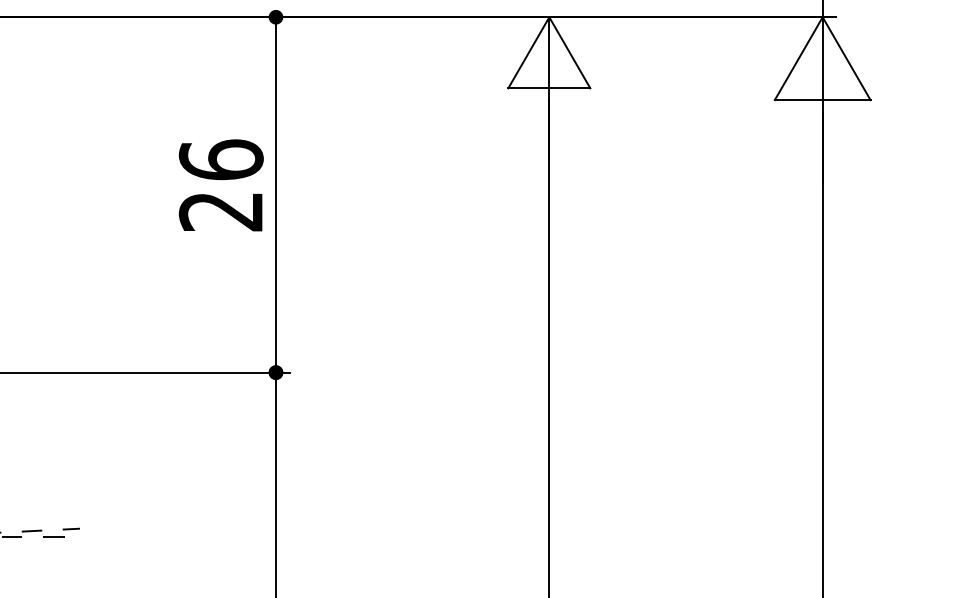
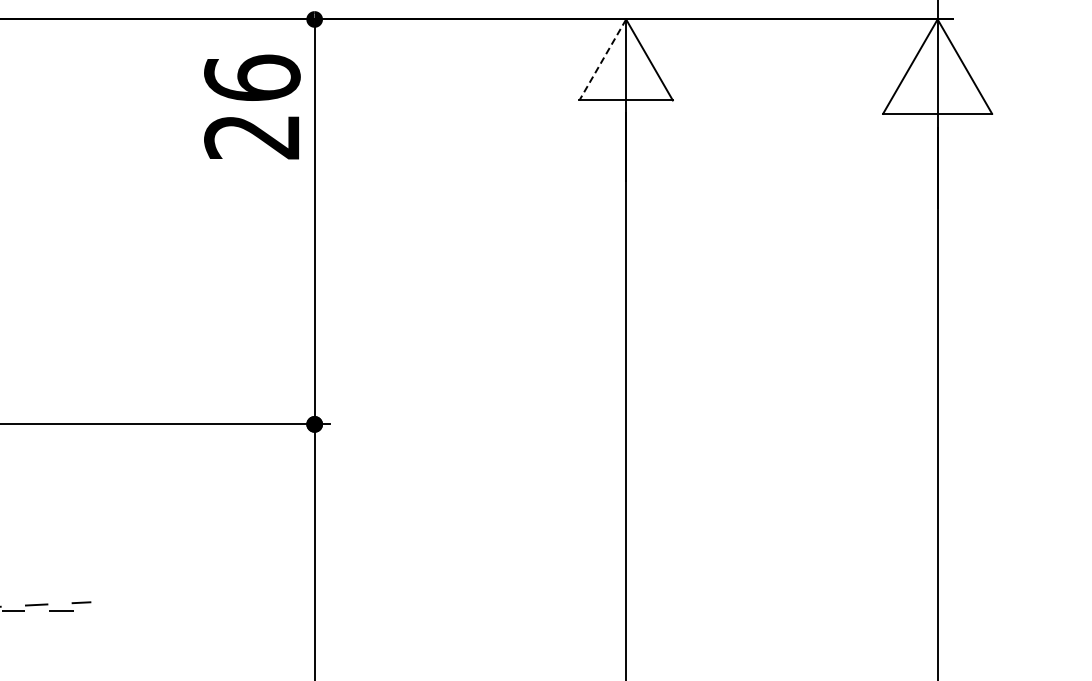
line: (528, 52) -> (602, 59), solid -> dashed
text: (221, 184) -> (252, 106), moved

